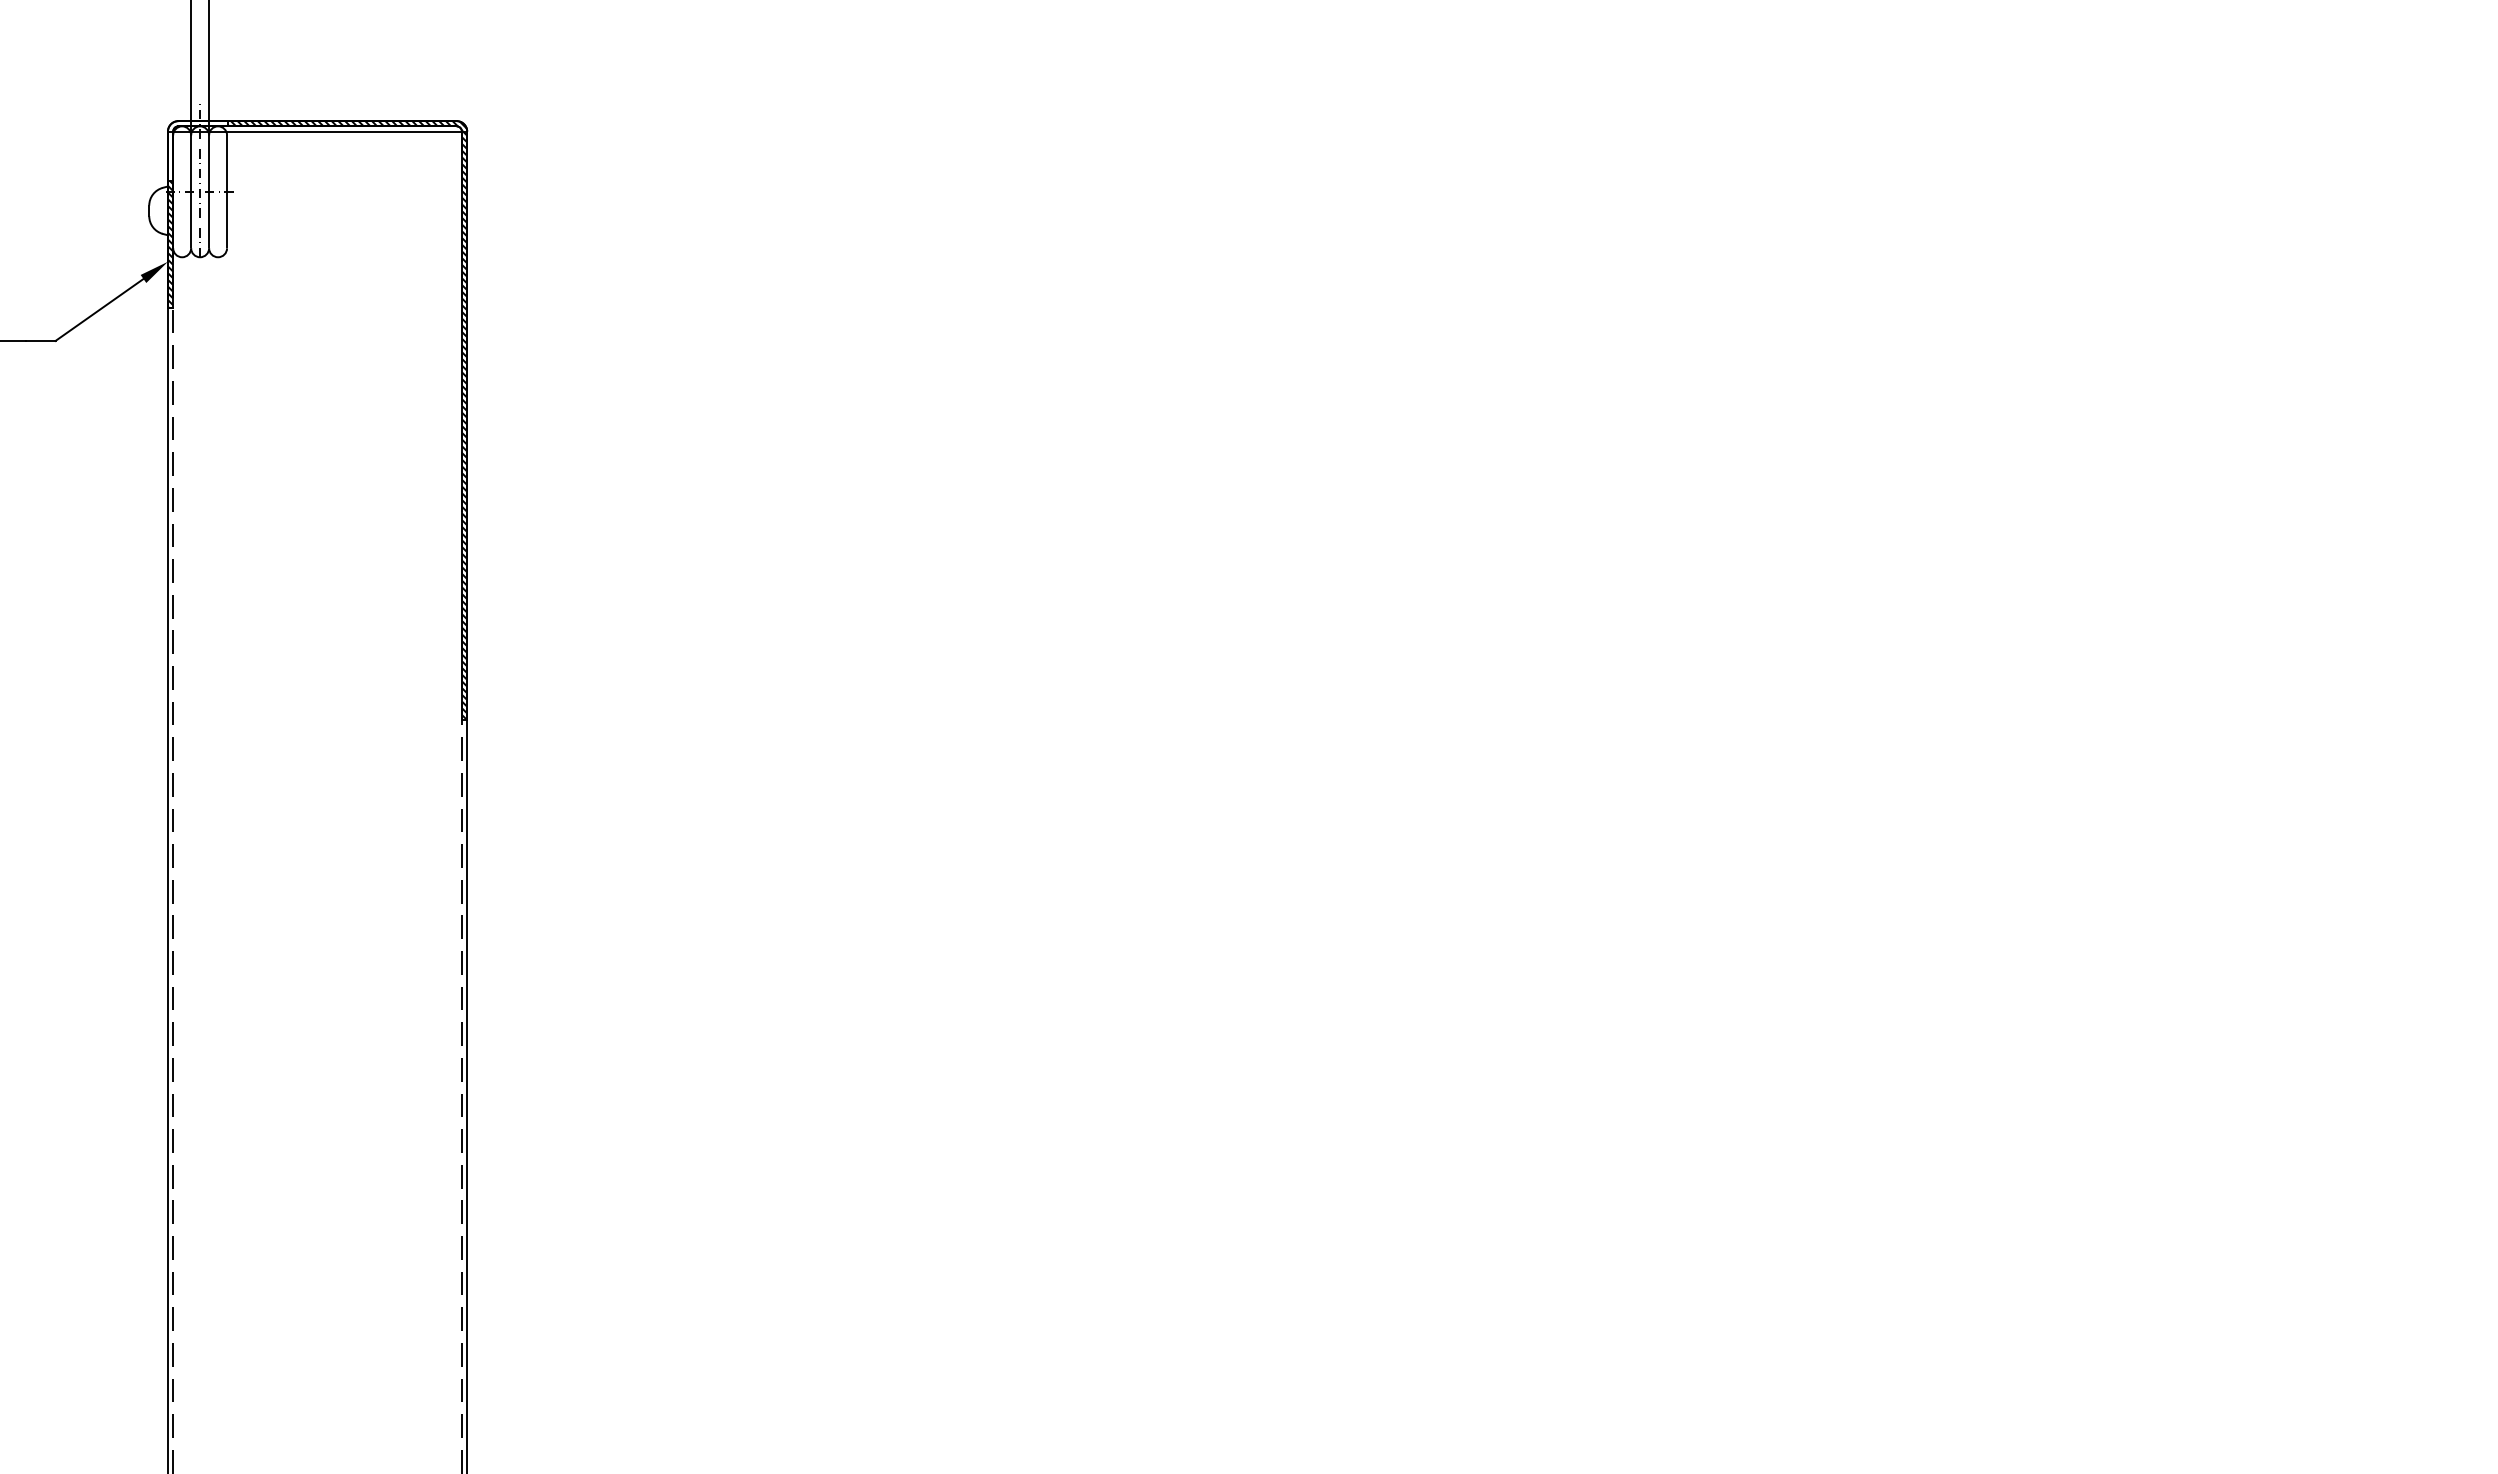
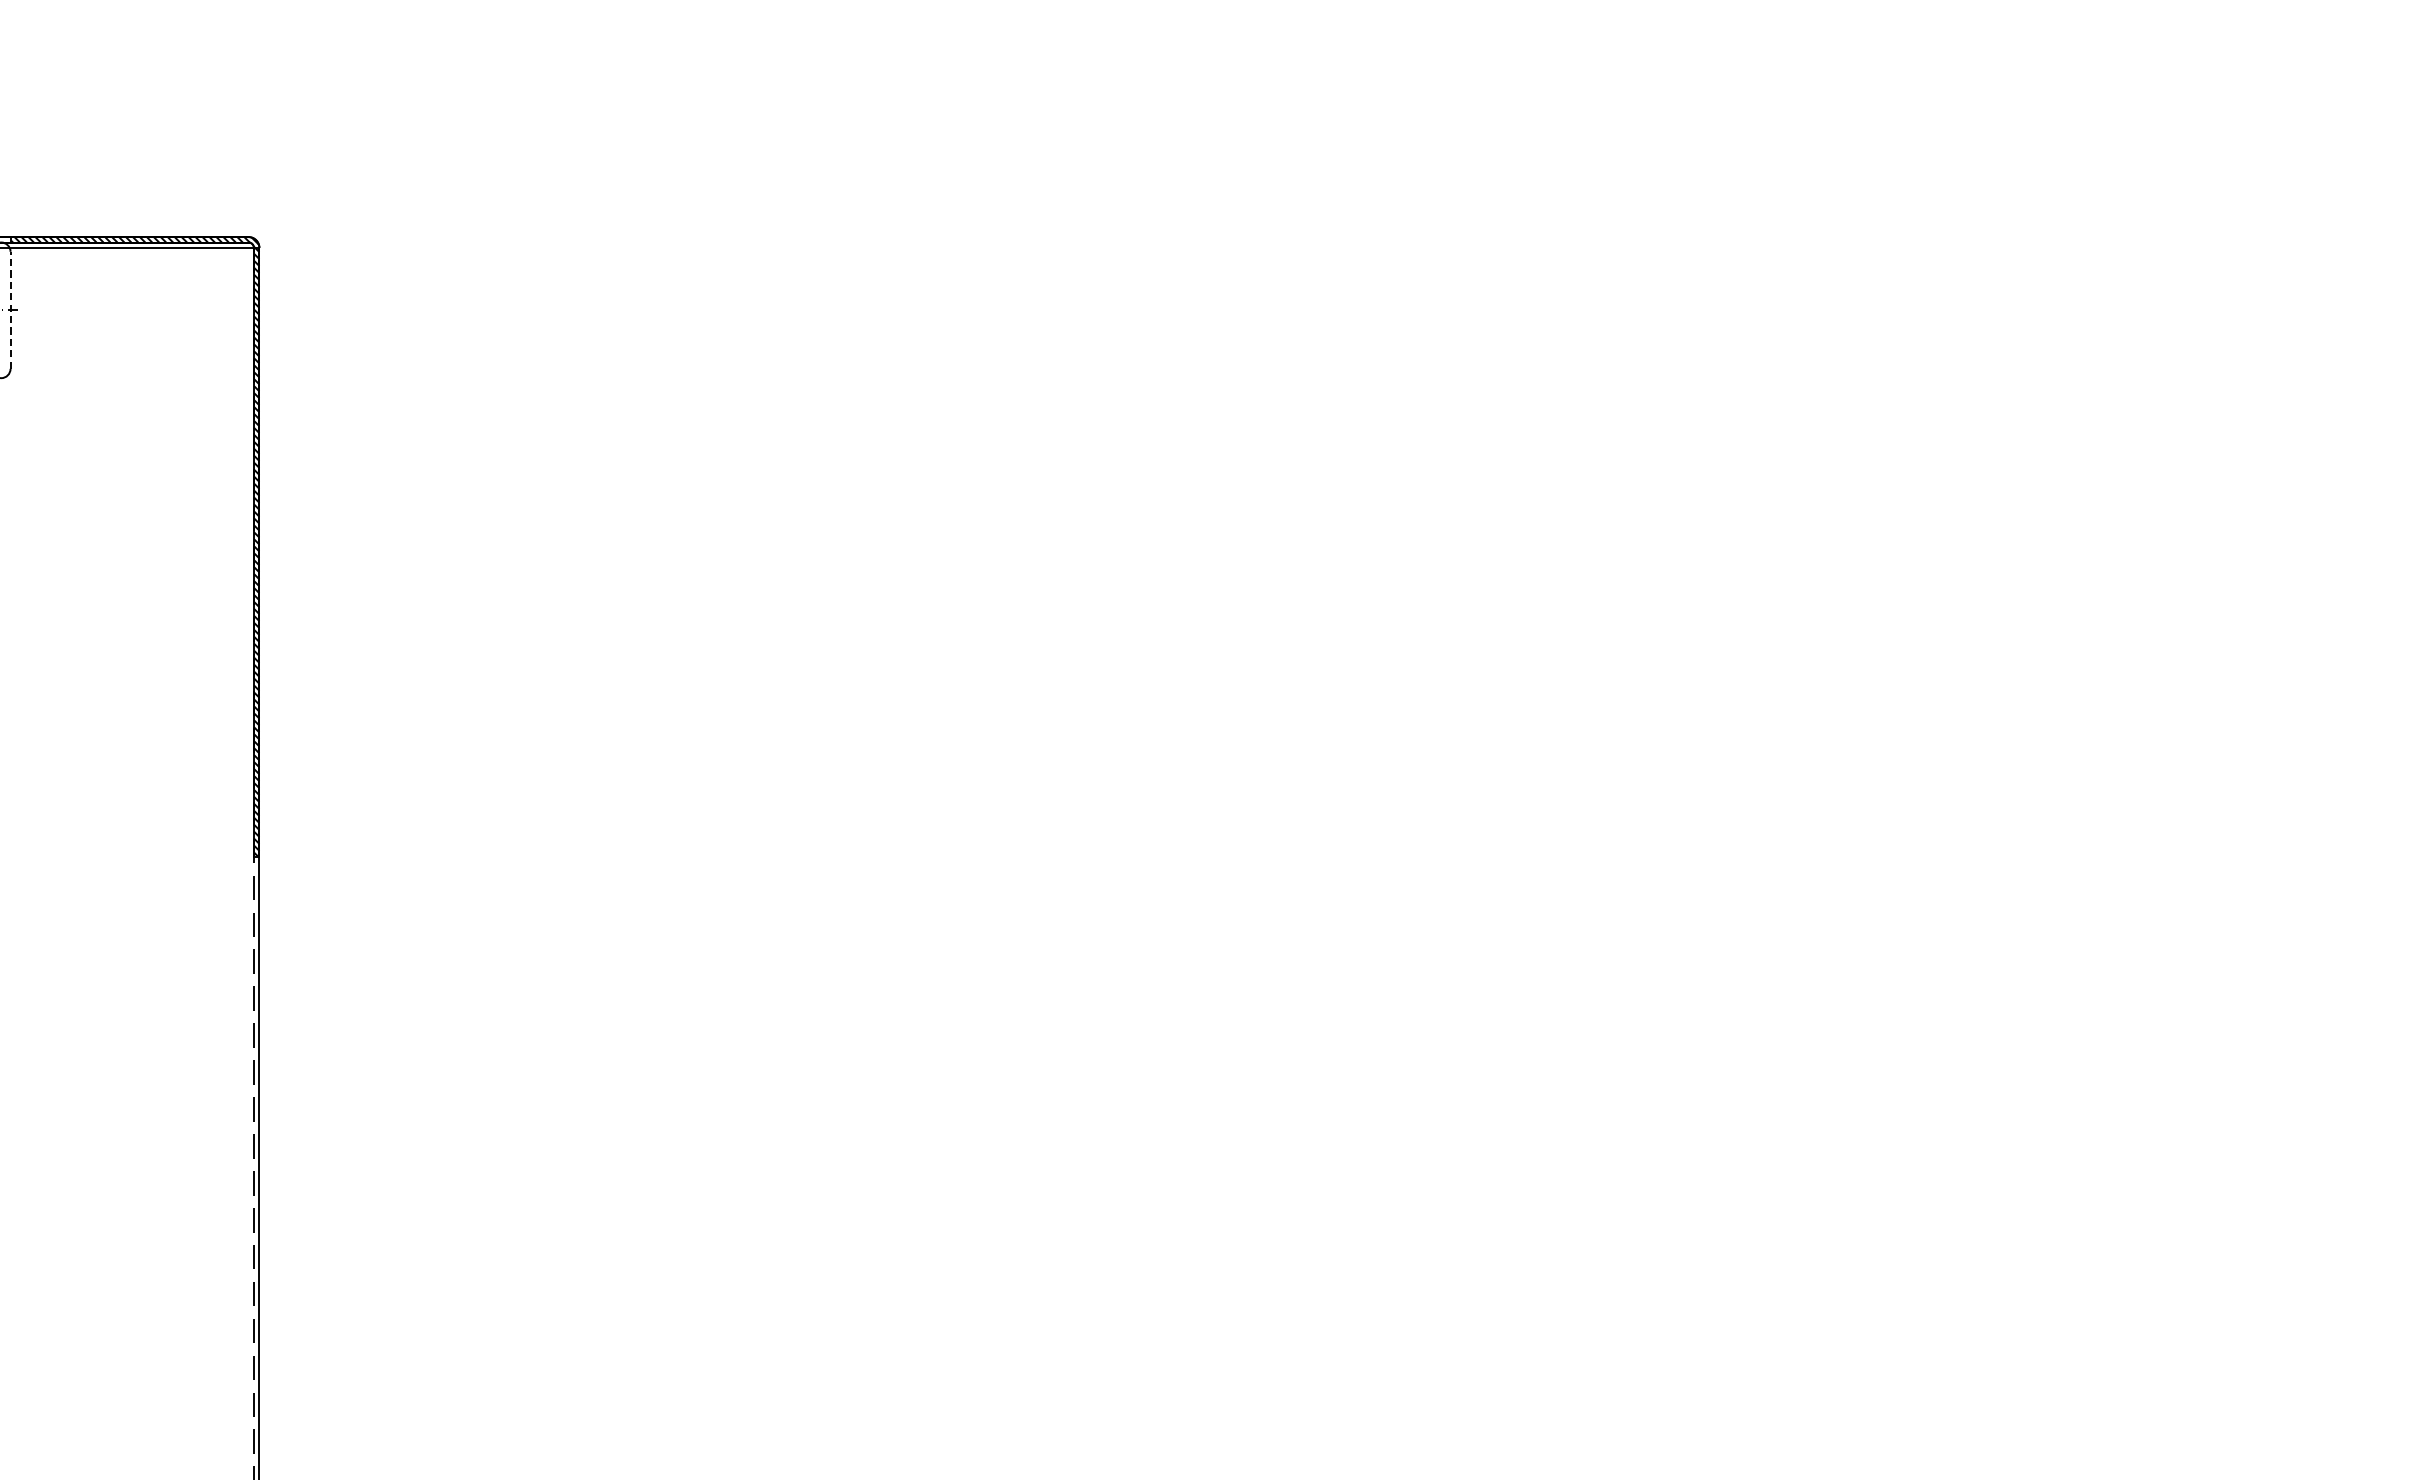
line: (227, 191) -> (11, 310), solid -> dashed

